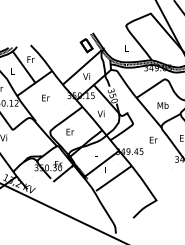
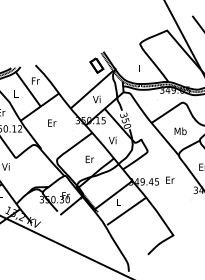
text: (69, 131) -> (89, 158), moved
text: (153, 139) -> (170, 179), moved

